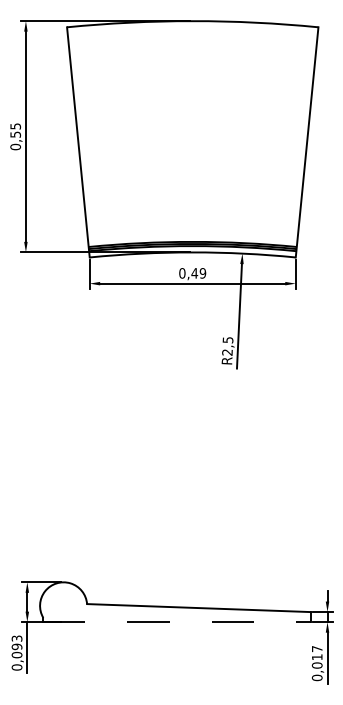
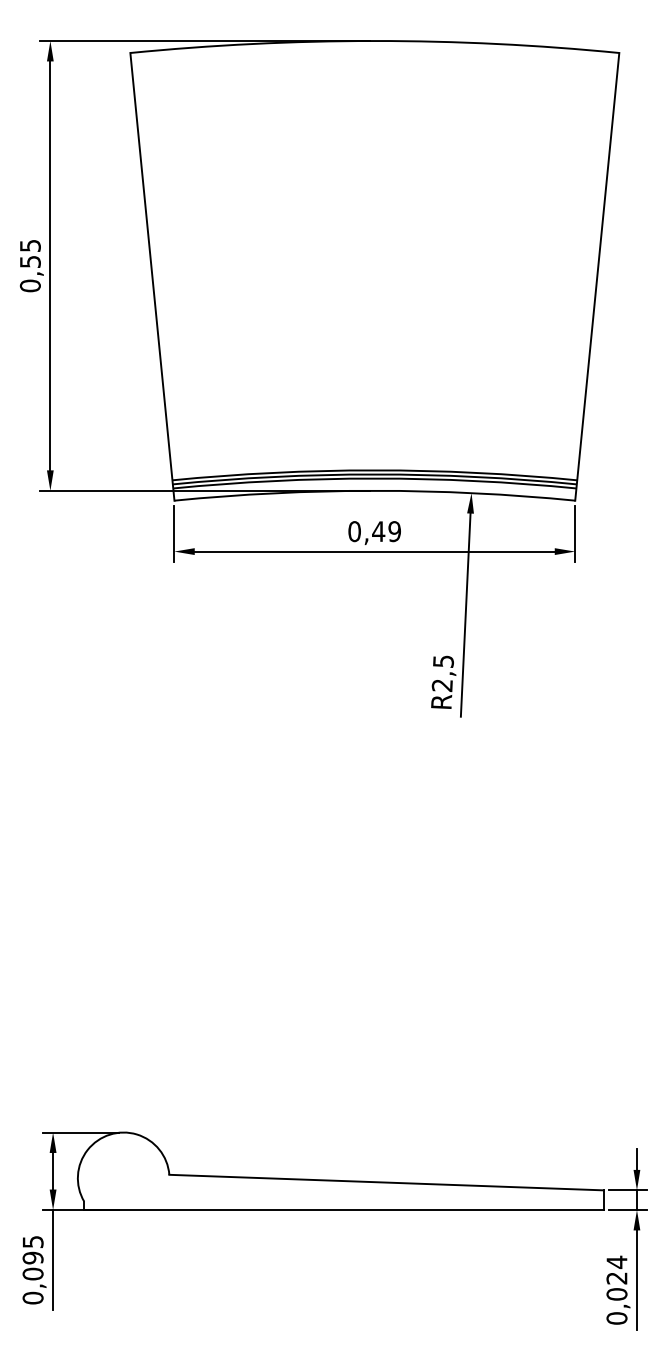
line: (176, 622) -> (343, 1210), dashed -> solid
text: (16, 638) -> (32, 1241), 0,093 -> 0,095
text: (316, 652) -> (615, 1269), 0,017 -> 0,024

